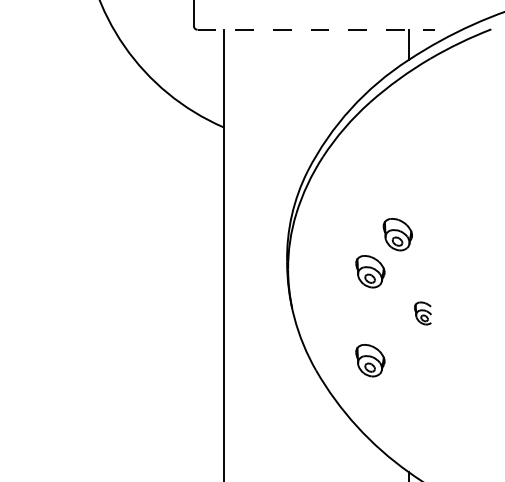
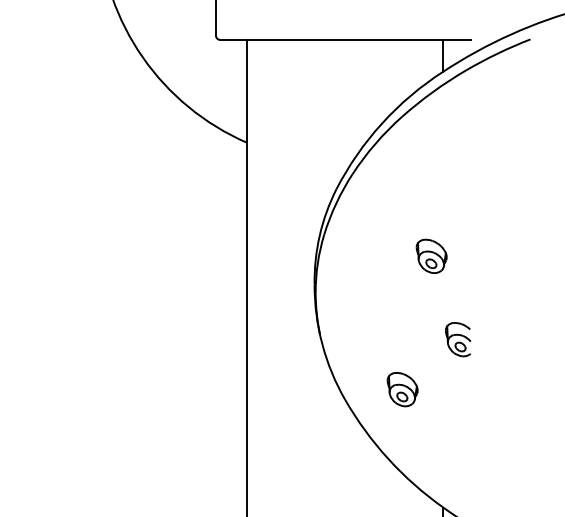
line: (316, 29) -> (345, 39), dashed -> solid
part: (370, 271) -> (402, 295), removed
part: (423, 313) -> (458, 339), size x1.43

